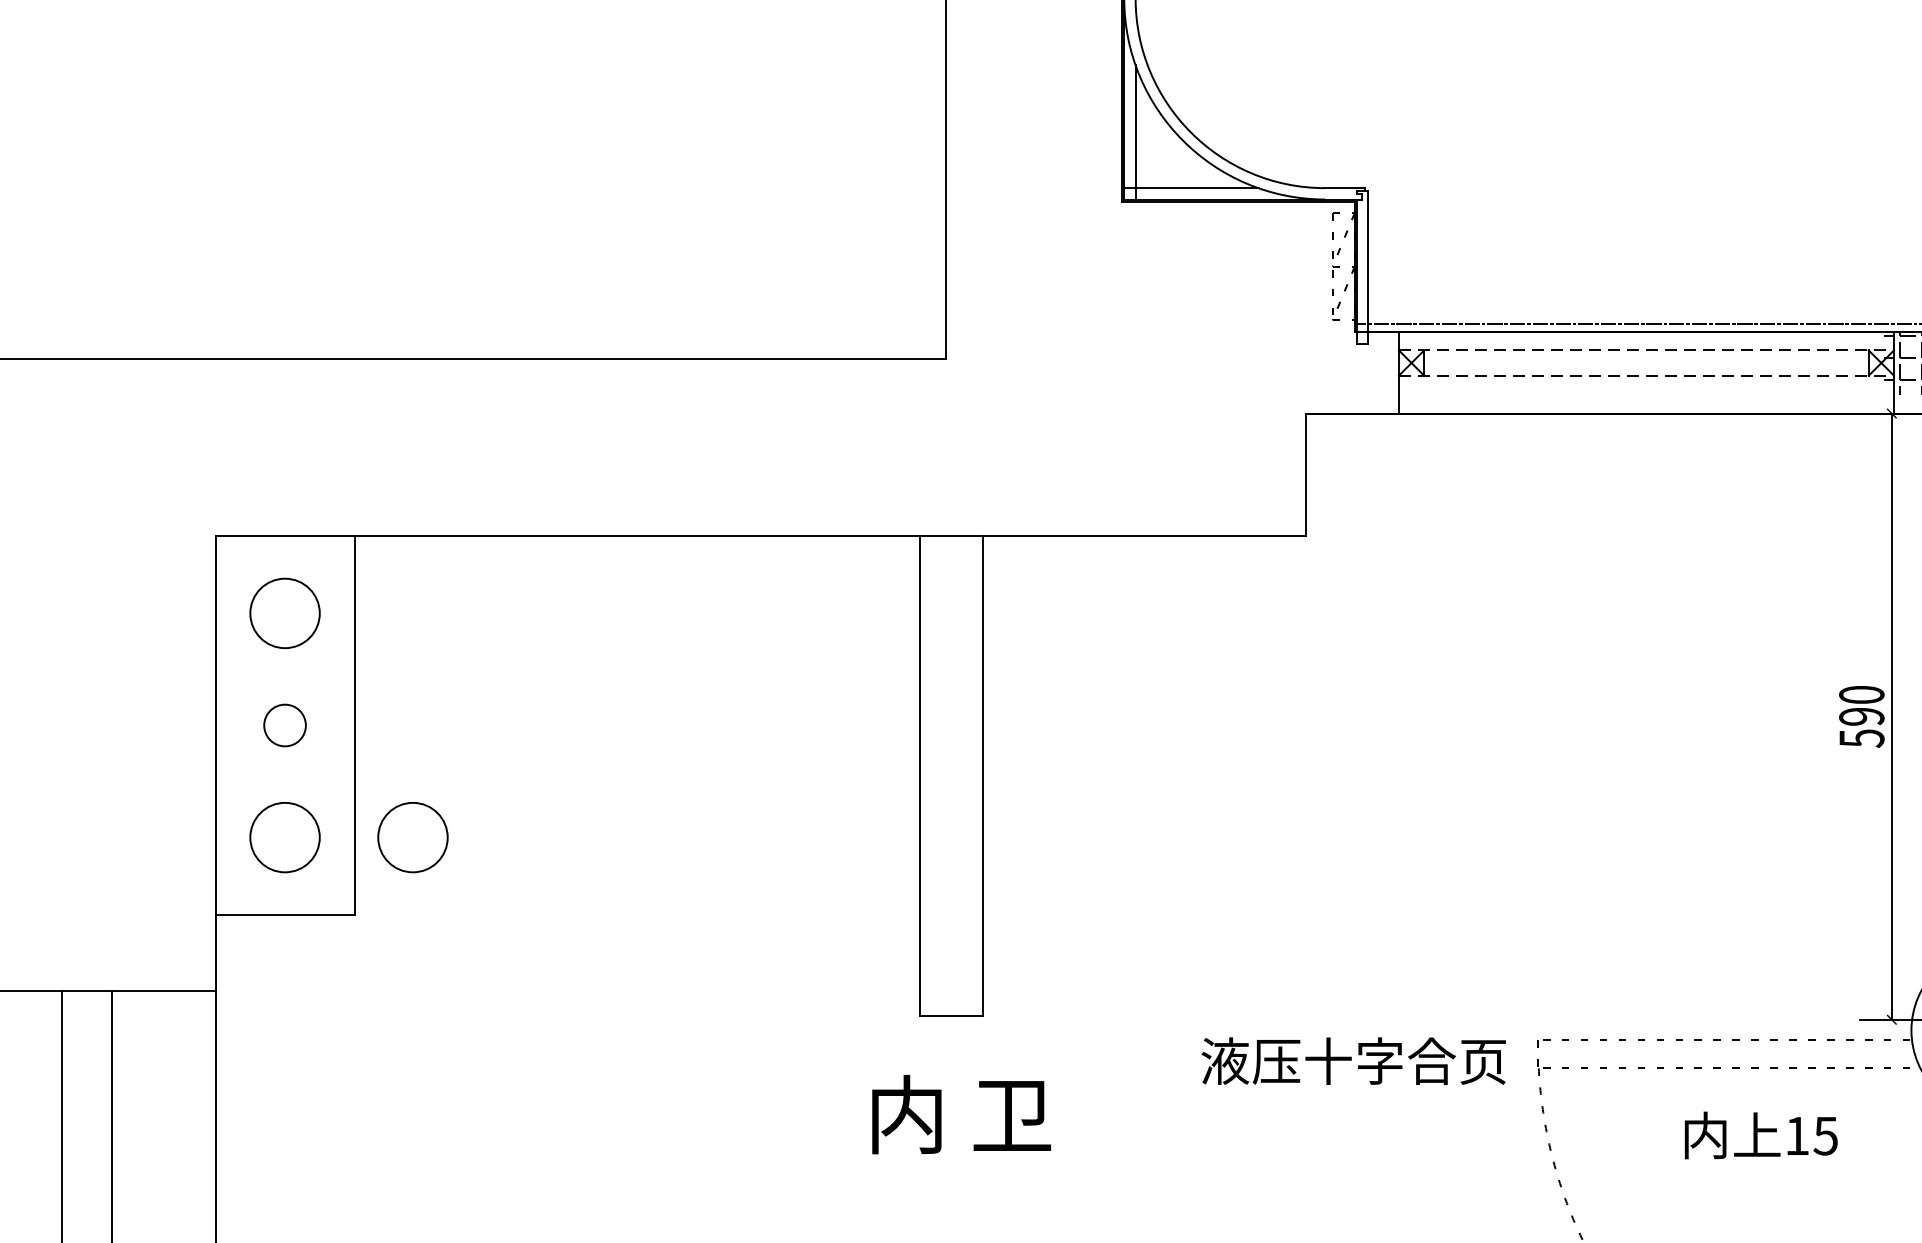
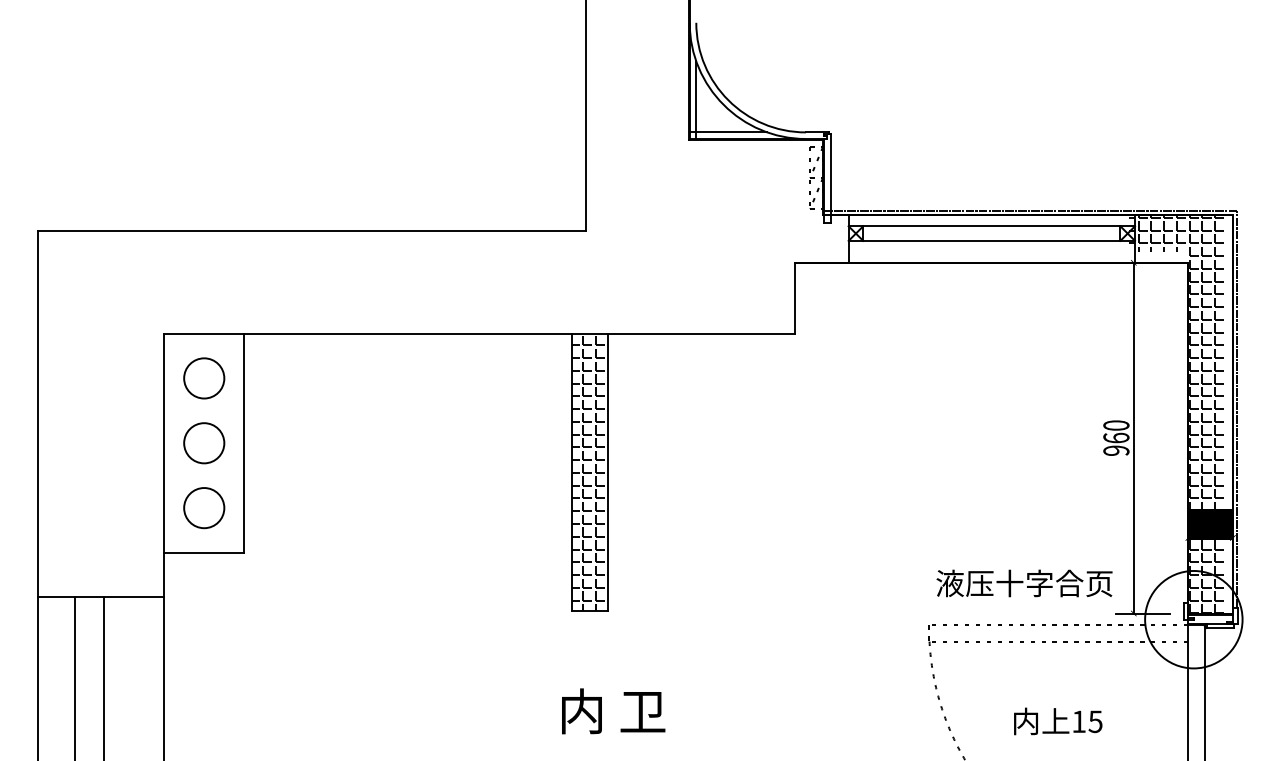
line: (1647, 350) -> (992, 226), dashed -> solid
line: (1647, 375) -> (992, 240), dashed -> solid
circle: (285, 725) -> (204, 443), size x1.67
text: (1861, 727) -> (1116, 444), 590 -> 960
hatch: (949, 777) -> (588, 473), added
circle: (413, 838) -> (278, 508), removed
text: (1353, 1061) -> (1024, 583), moved
text: (961, 1114) -> (613, 711), moved
text: (1761, 1135) -> (1058, 721), moved

